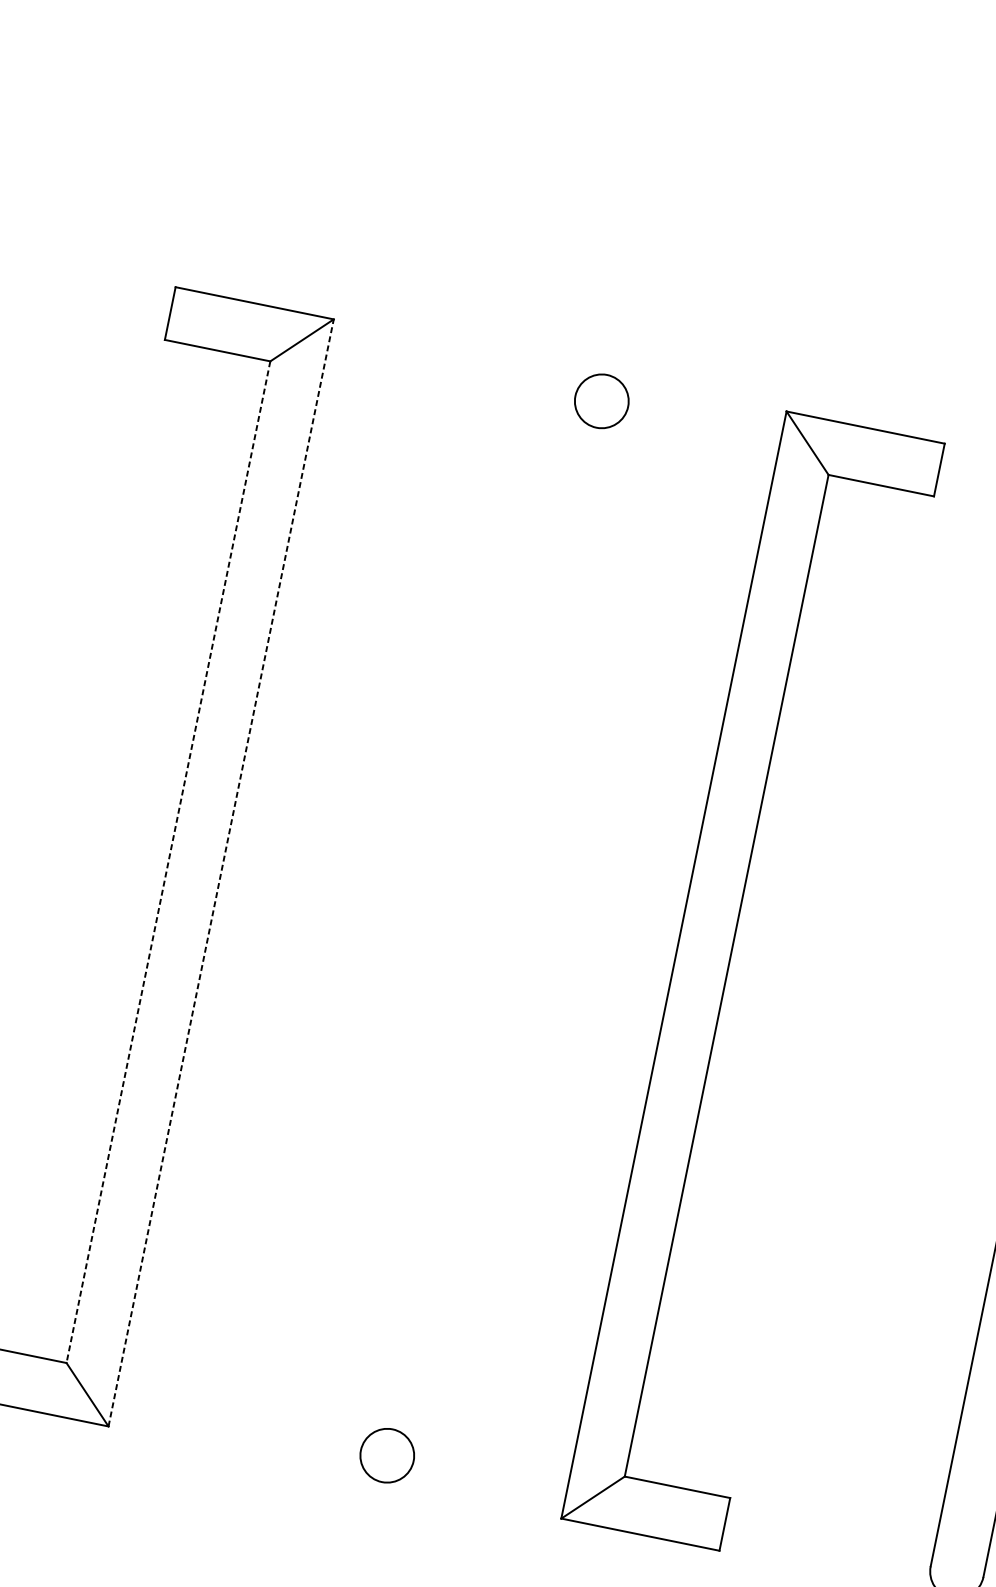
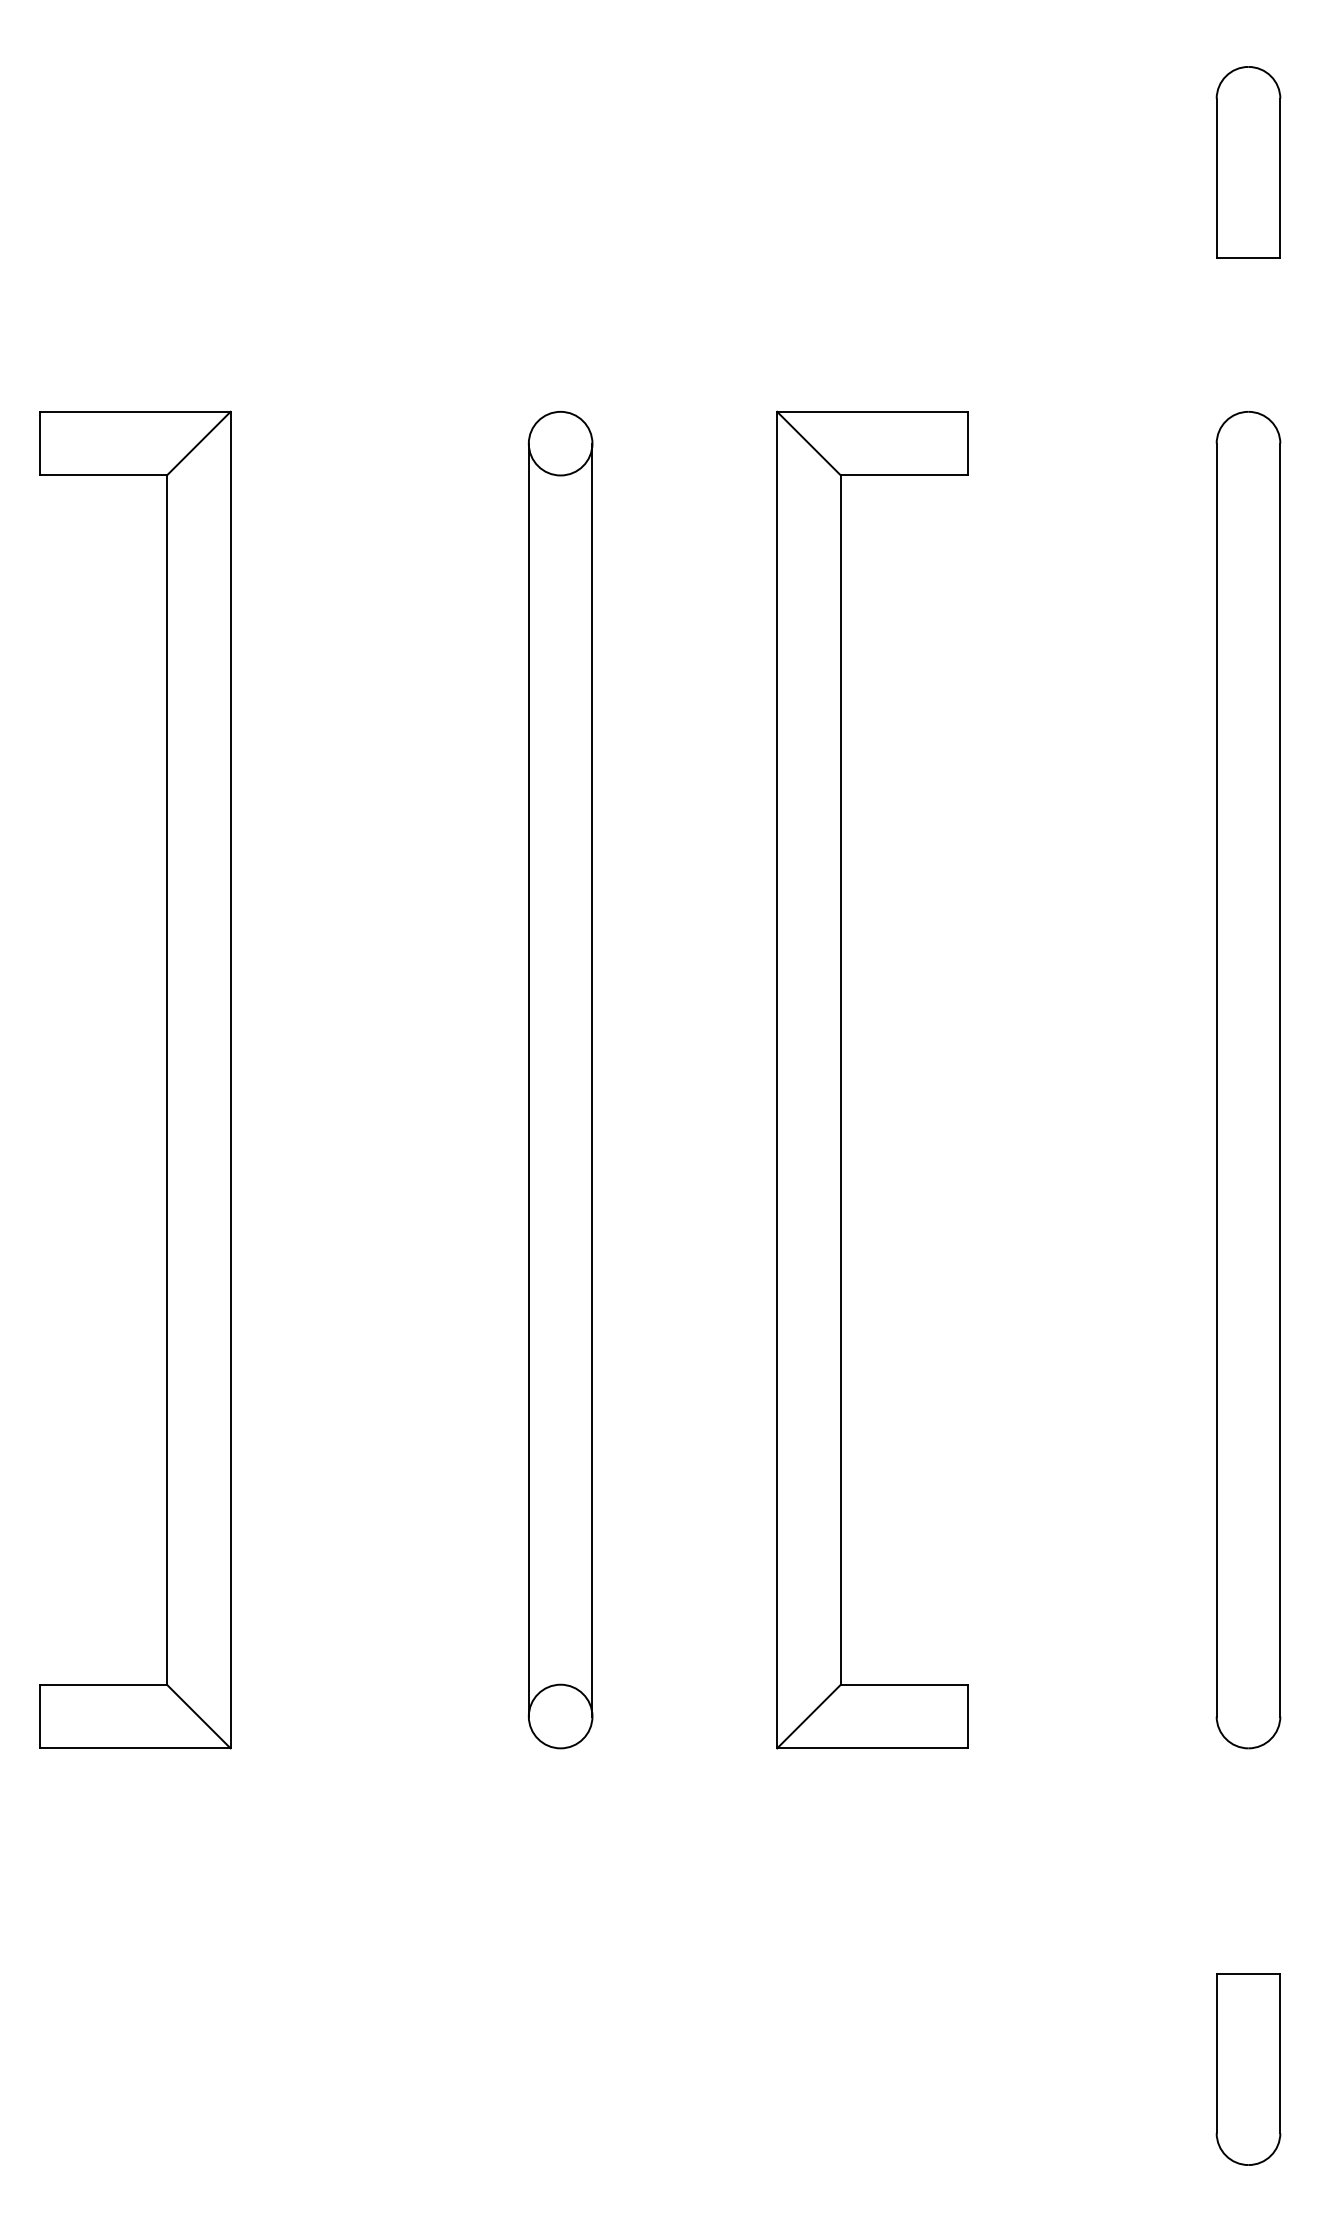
line: (168, 862) -> (166, 1080), dashed -> solid
line: (221, 872) -> (230, 1079), dashed -> solid
line: (468, 922) -> (528, 1079), added
line: (521, 933) -> (592, 1079), added

